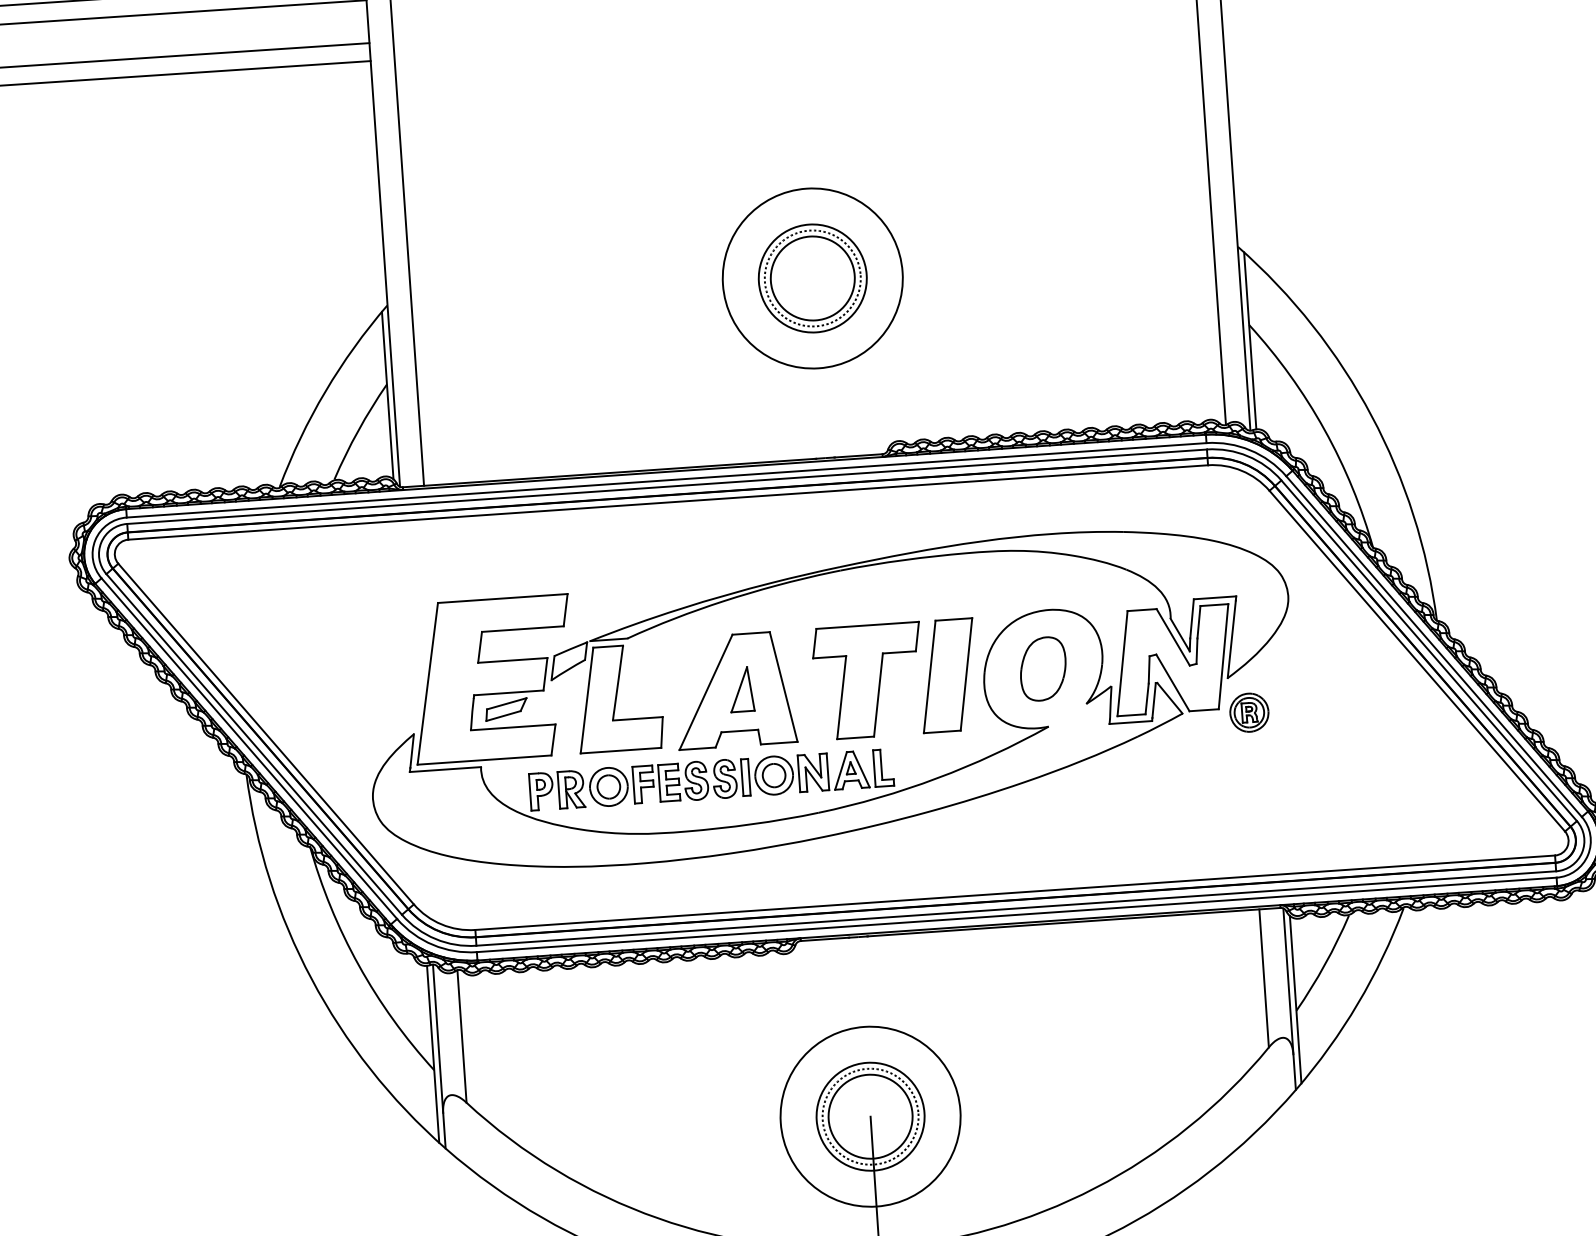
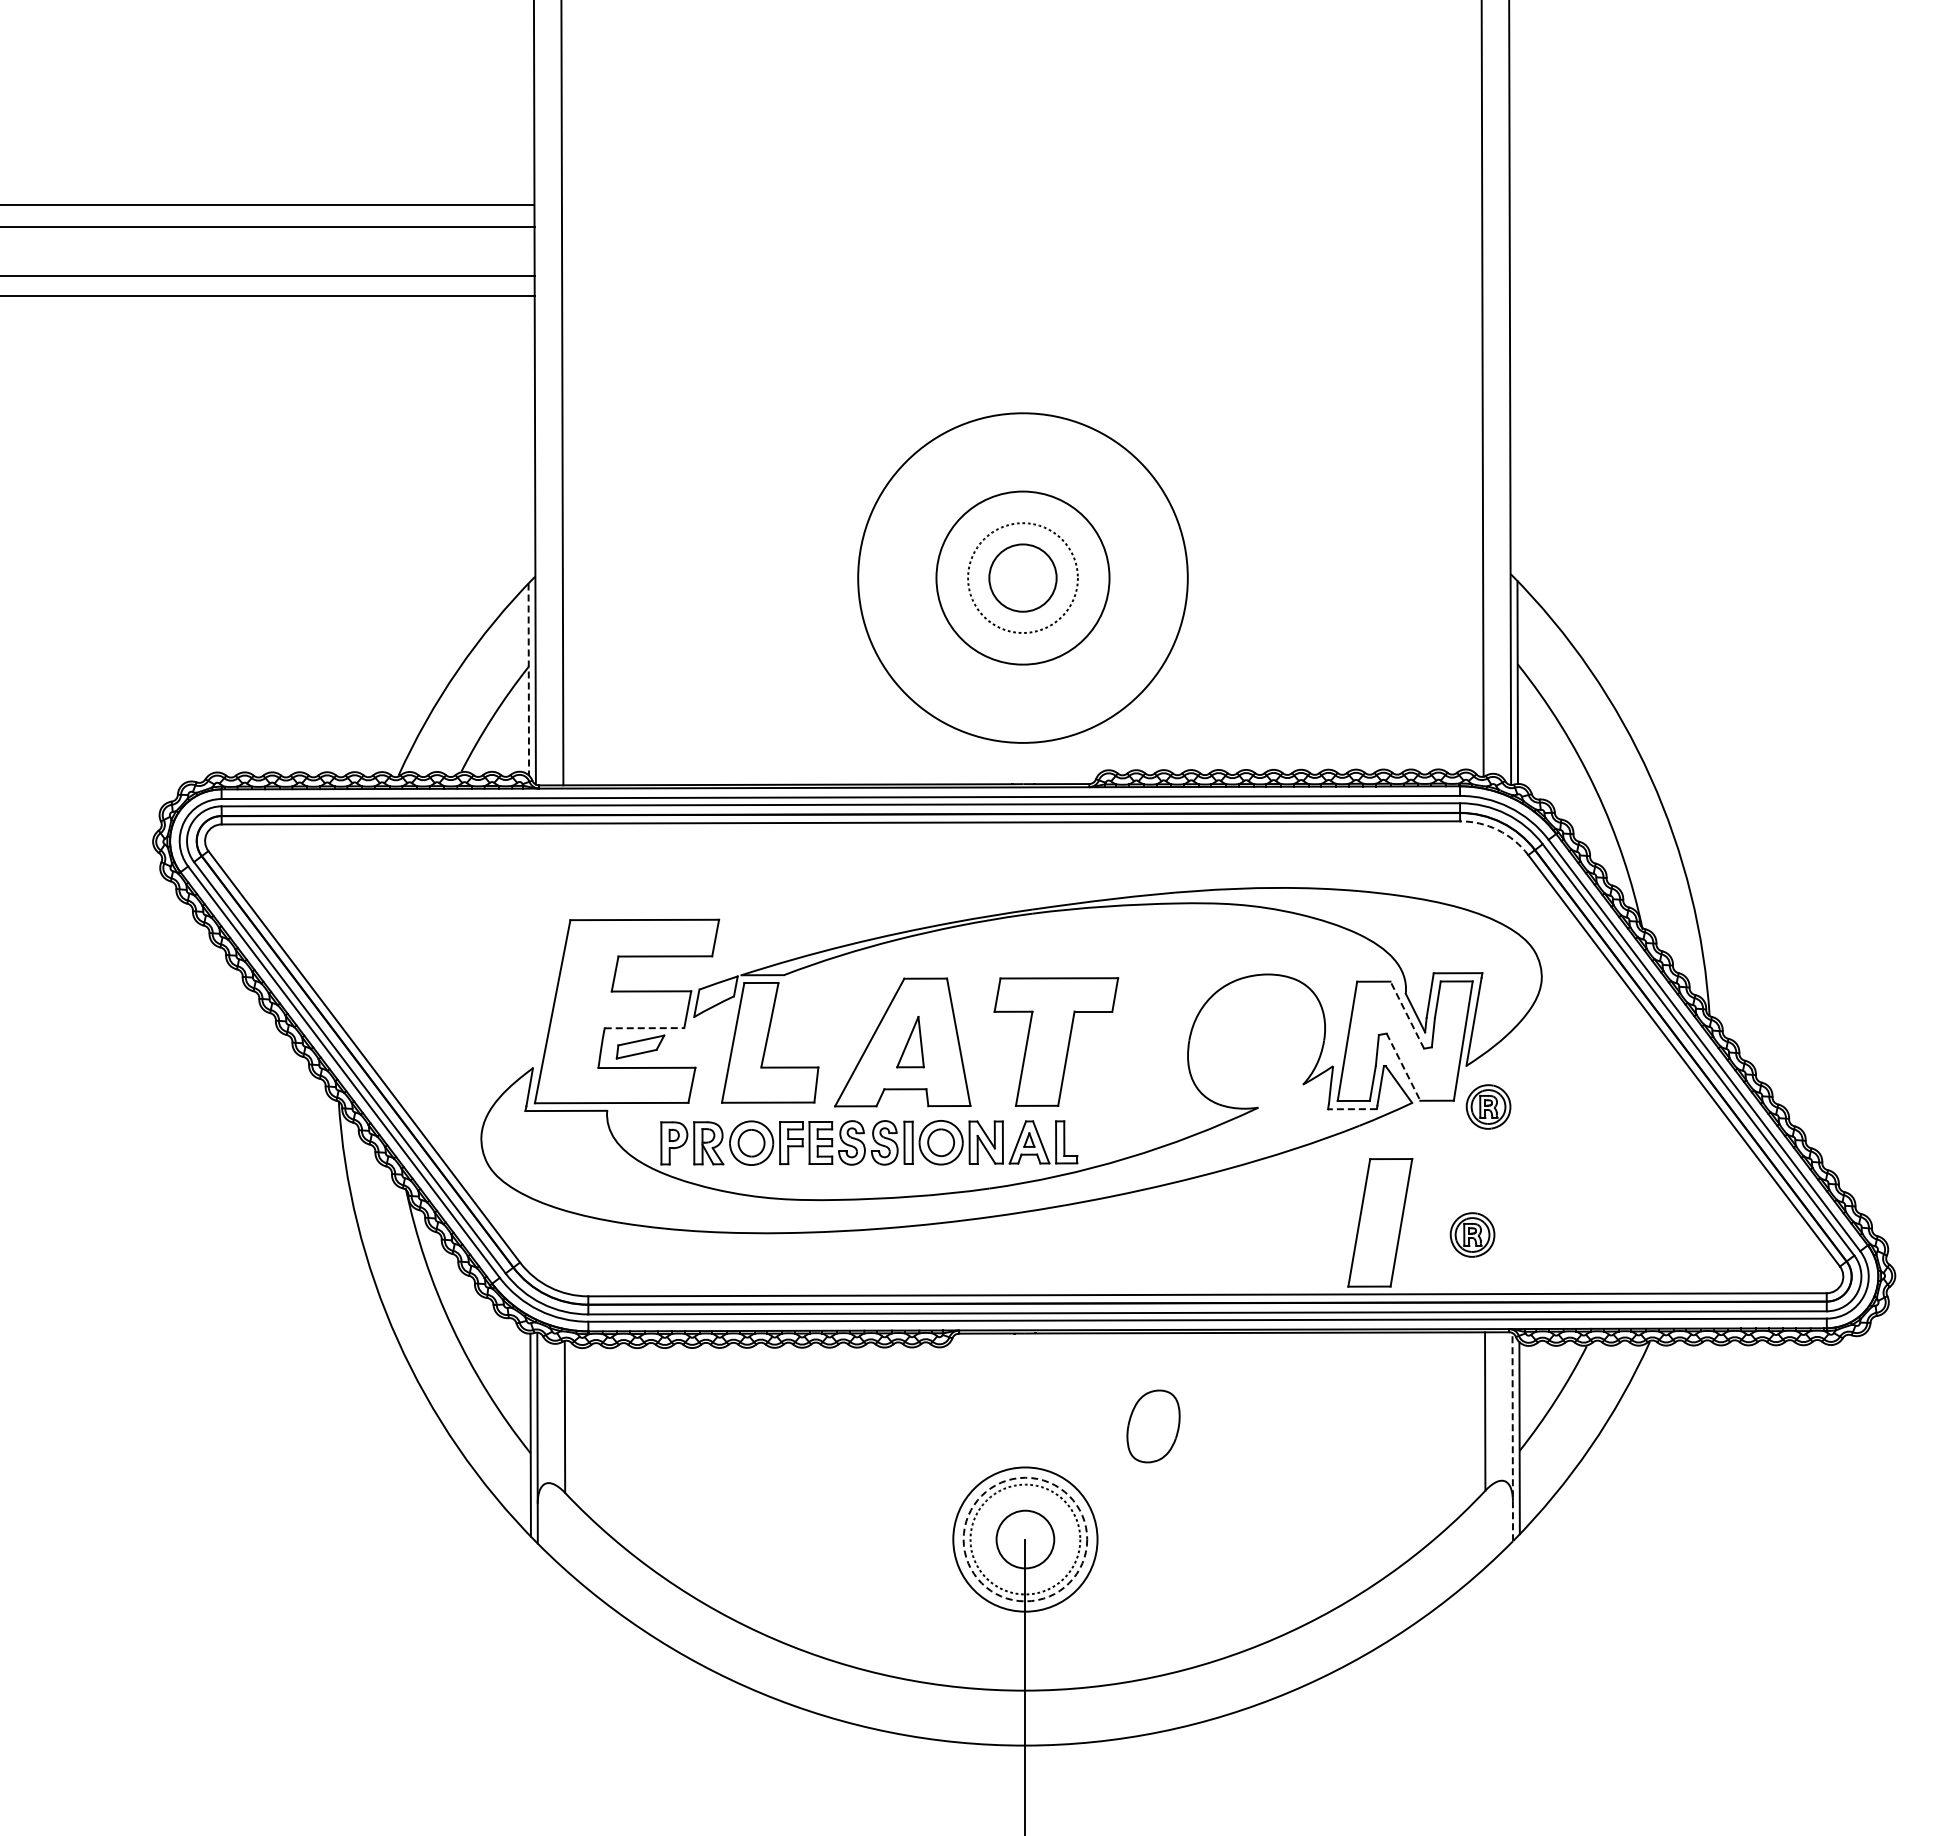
circle: (812, 277) -> (1022, 577), size x1.4
circle: (812, 278) -> (1022, 578), size x0.7
circle: (812, 278) -> (1022, 578), size x1.6
line: (387, 396) -> (528, 680), solid -> dashed
arc: (1242, 471) -> (1498, 830), solid -> dashed
line: (1173, 636) -> (1407, 1014), solid -> dashed
part: (1043, 669) -> (1153, 1426), moved
part: (948, 675) -> (1380, 1222), moved
line: (1172, 683) -> (1403, 1067), solid -> dashed
line: (508, 693) -> (644, 1028), solid -> dashed
line: (1130, 722) -> (1351, 1109), solid -> dashed
part: (1242, 824) -> (1472, 1234), added
line: (1289, 998) -> (1512, 1436), solid -> dashed
circle: (870, 1116) -> (1025, 1539), size x0.6
circle: (870, 1116) -> (1025, 1539), size x0.7
circle: (870, 1116) -> (1025, 1539), solid -> dashed

